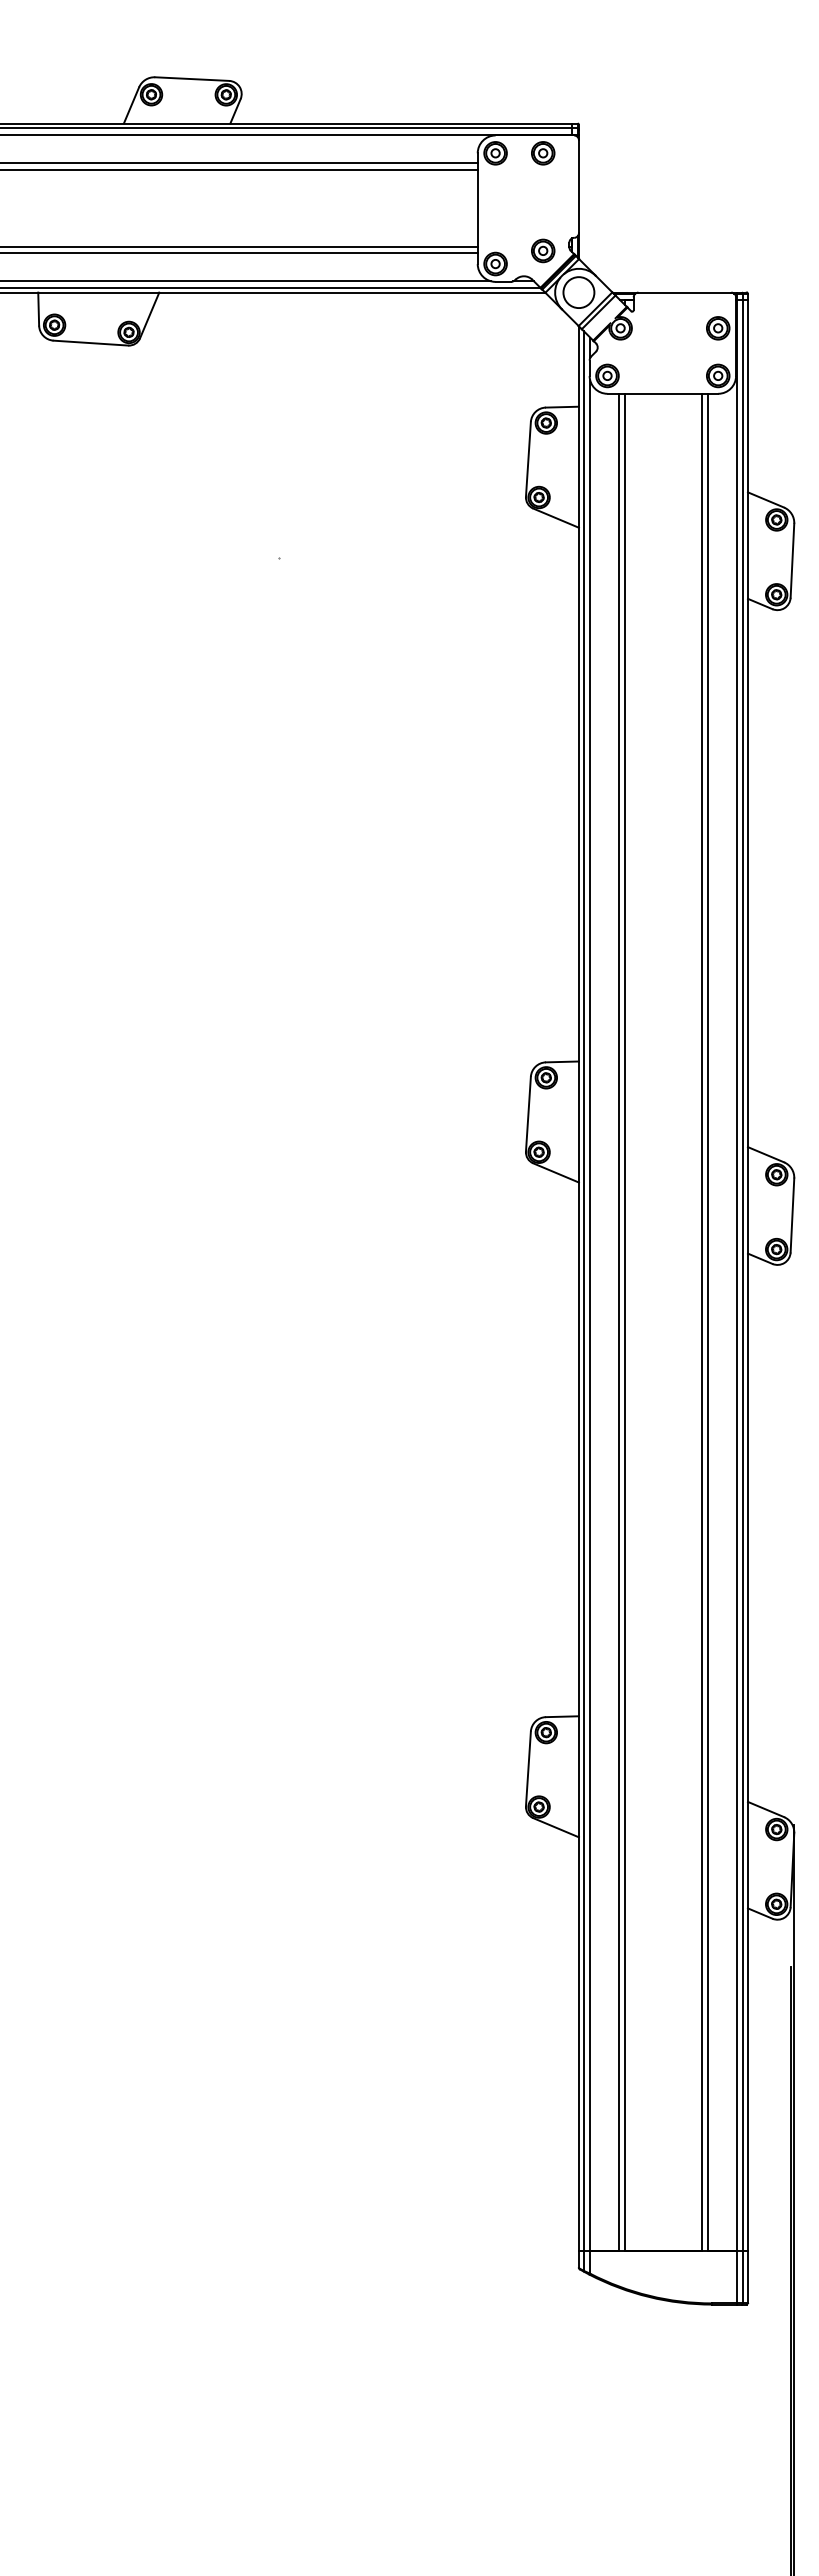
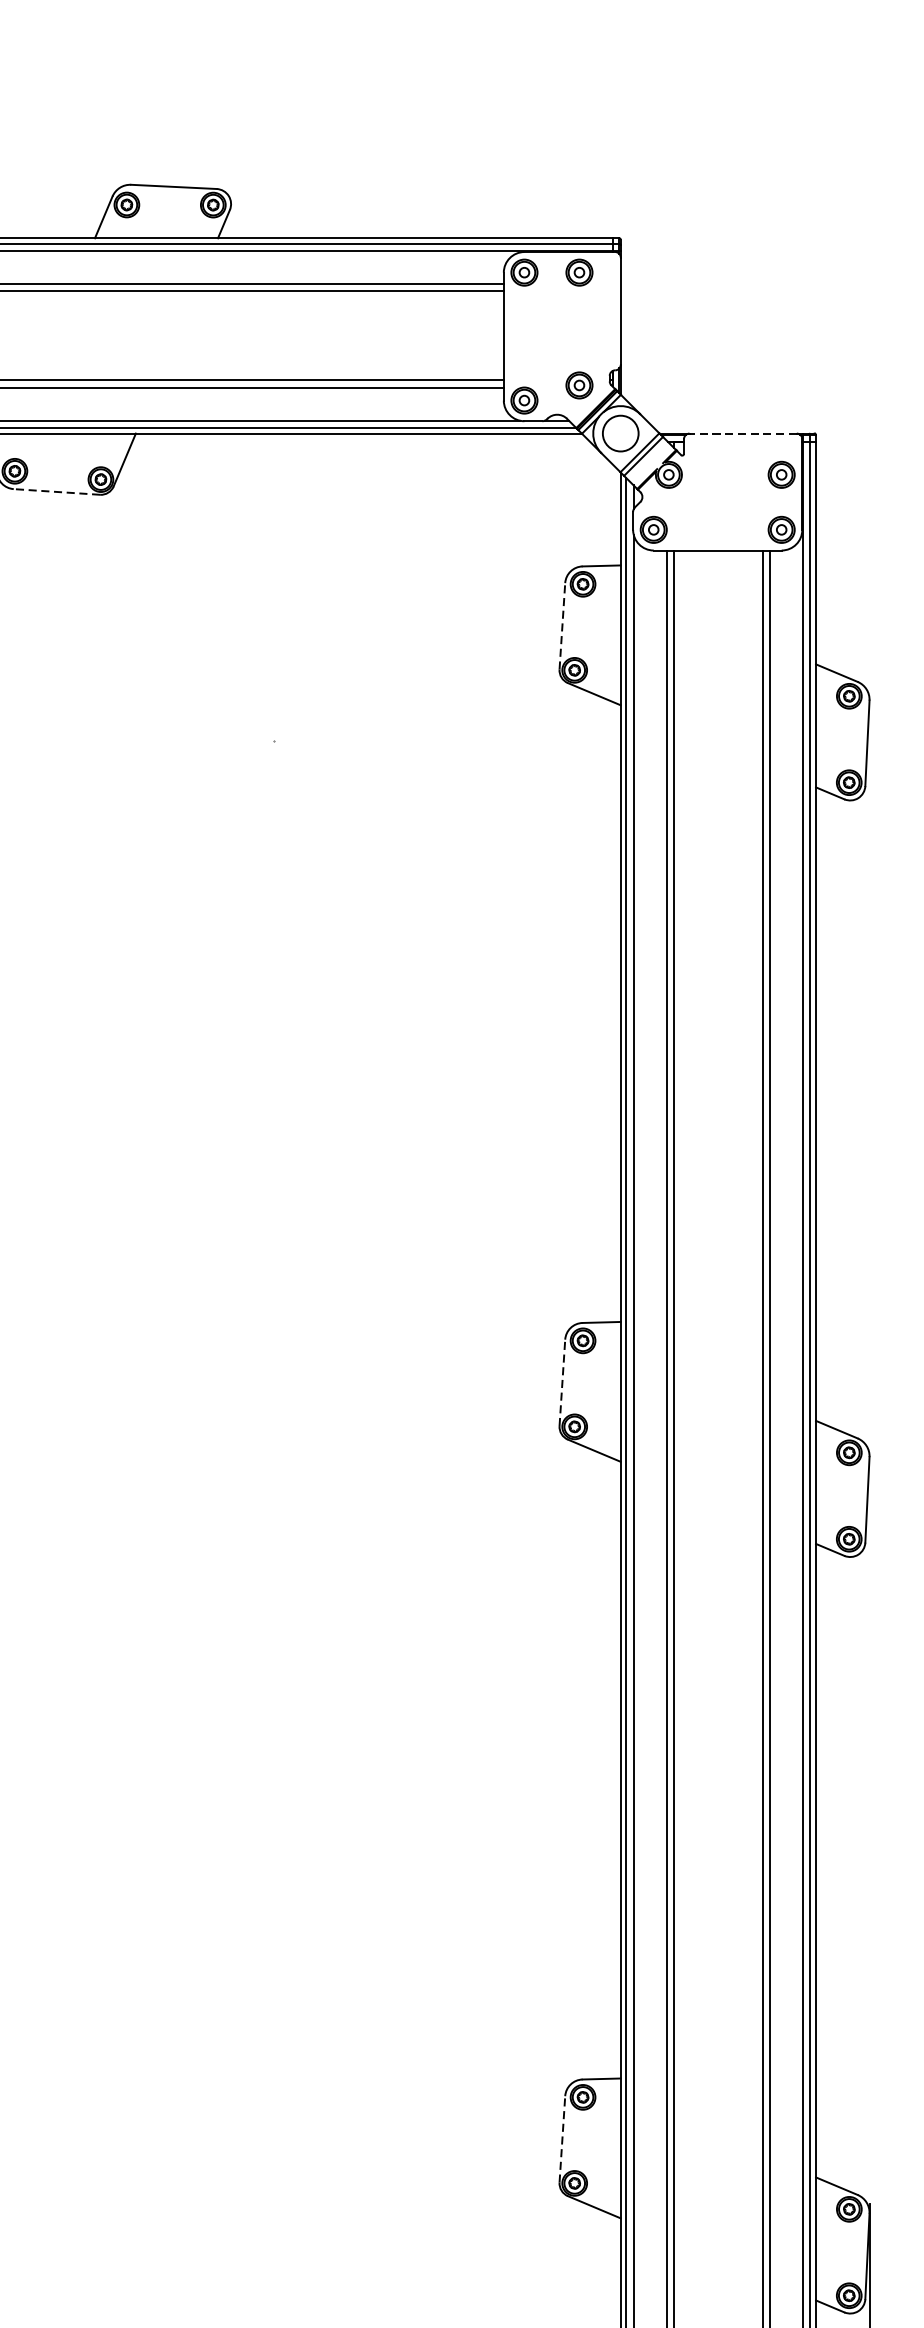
line: (684, 292) -> (742, 433), solid -> dashed
line: (90, 343) -> (56, 492), solid -> dashed
line: (528, 458) -> (562, 625), solid -> dashed
line: (528, 1113) -> (562, 1382), solid -> dashed
line: (528, 1768) -> (562, 2138), solid -> dashed

